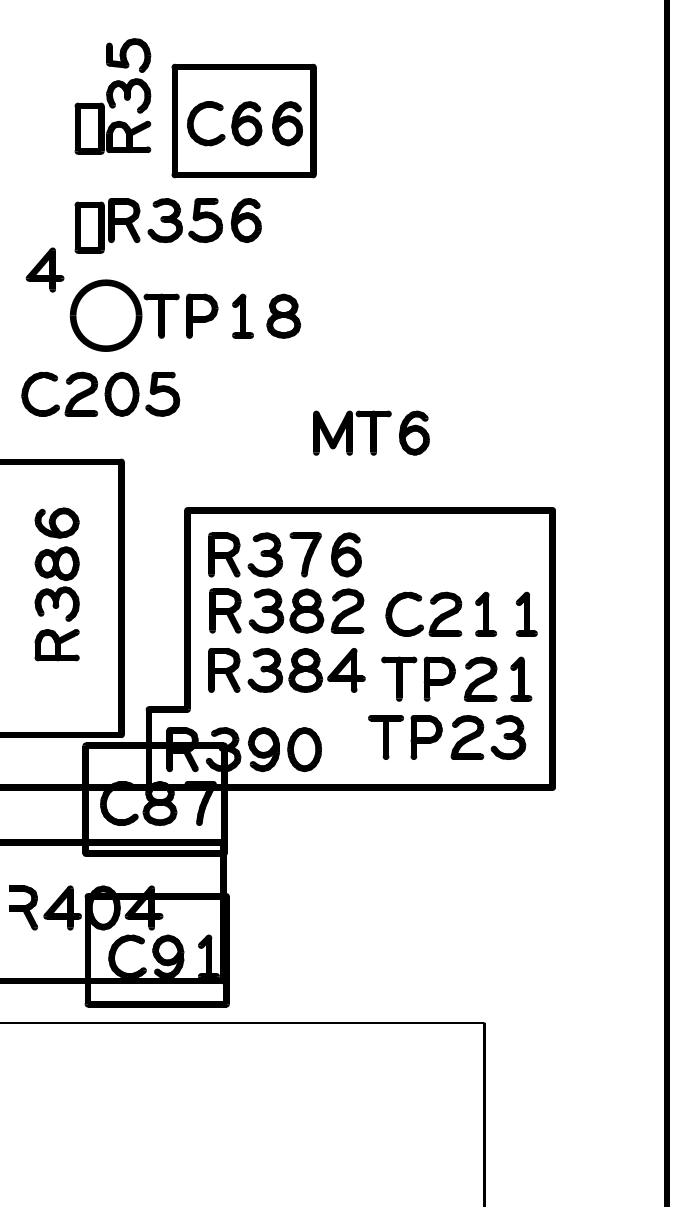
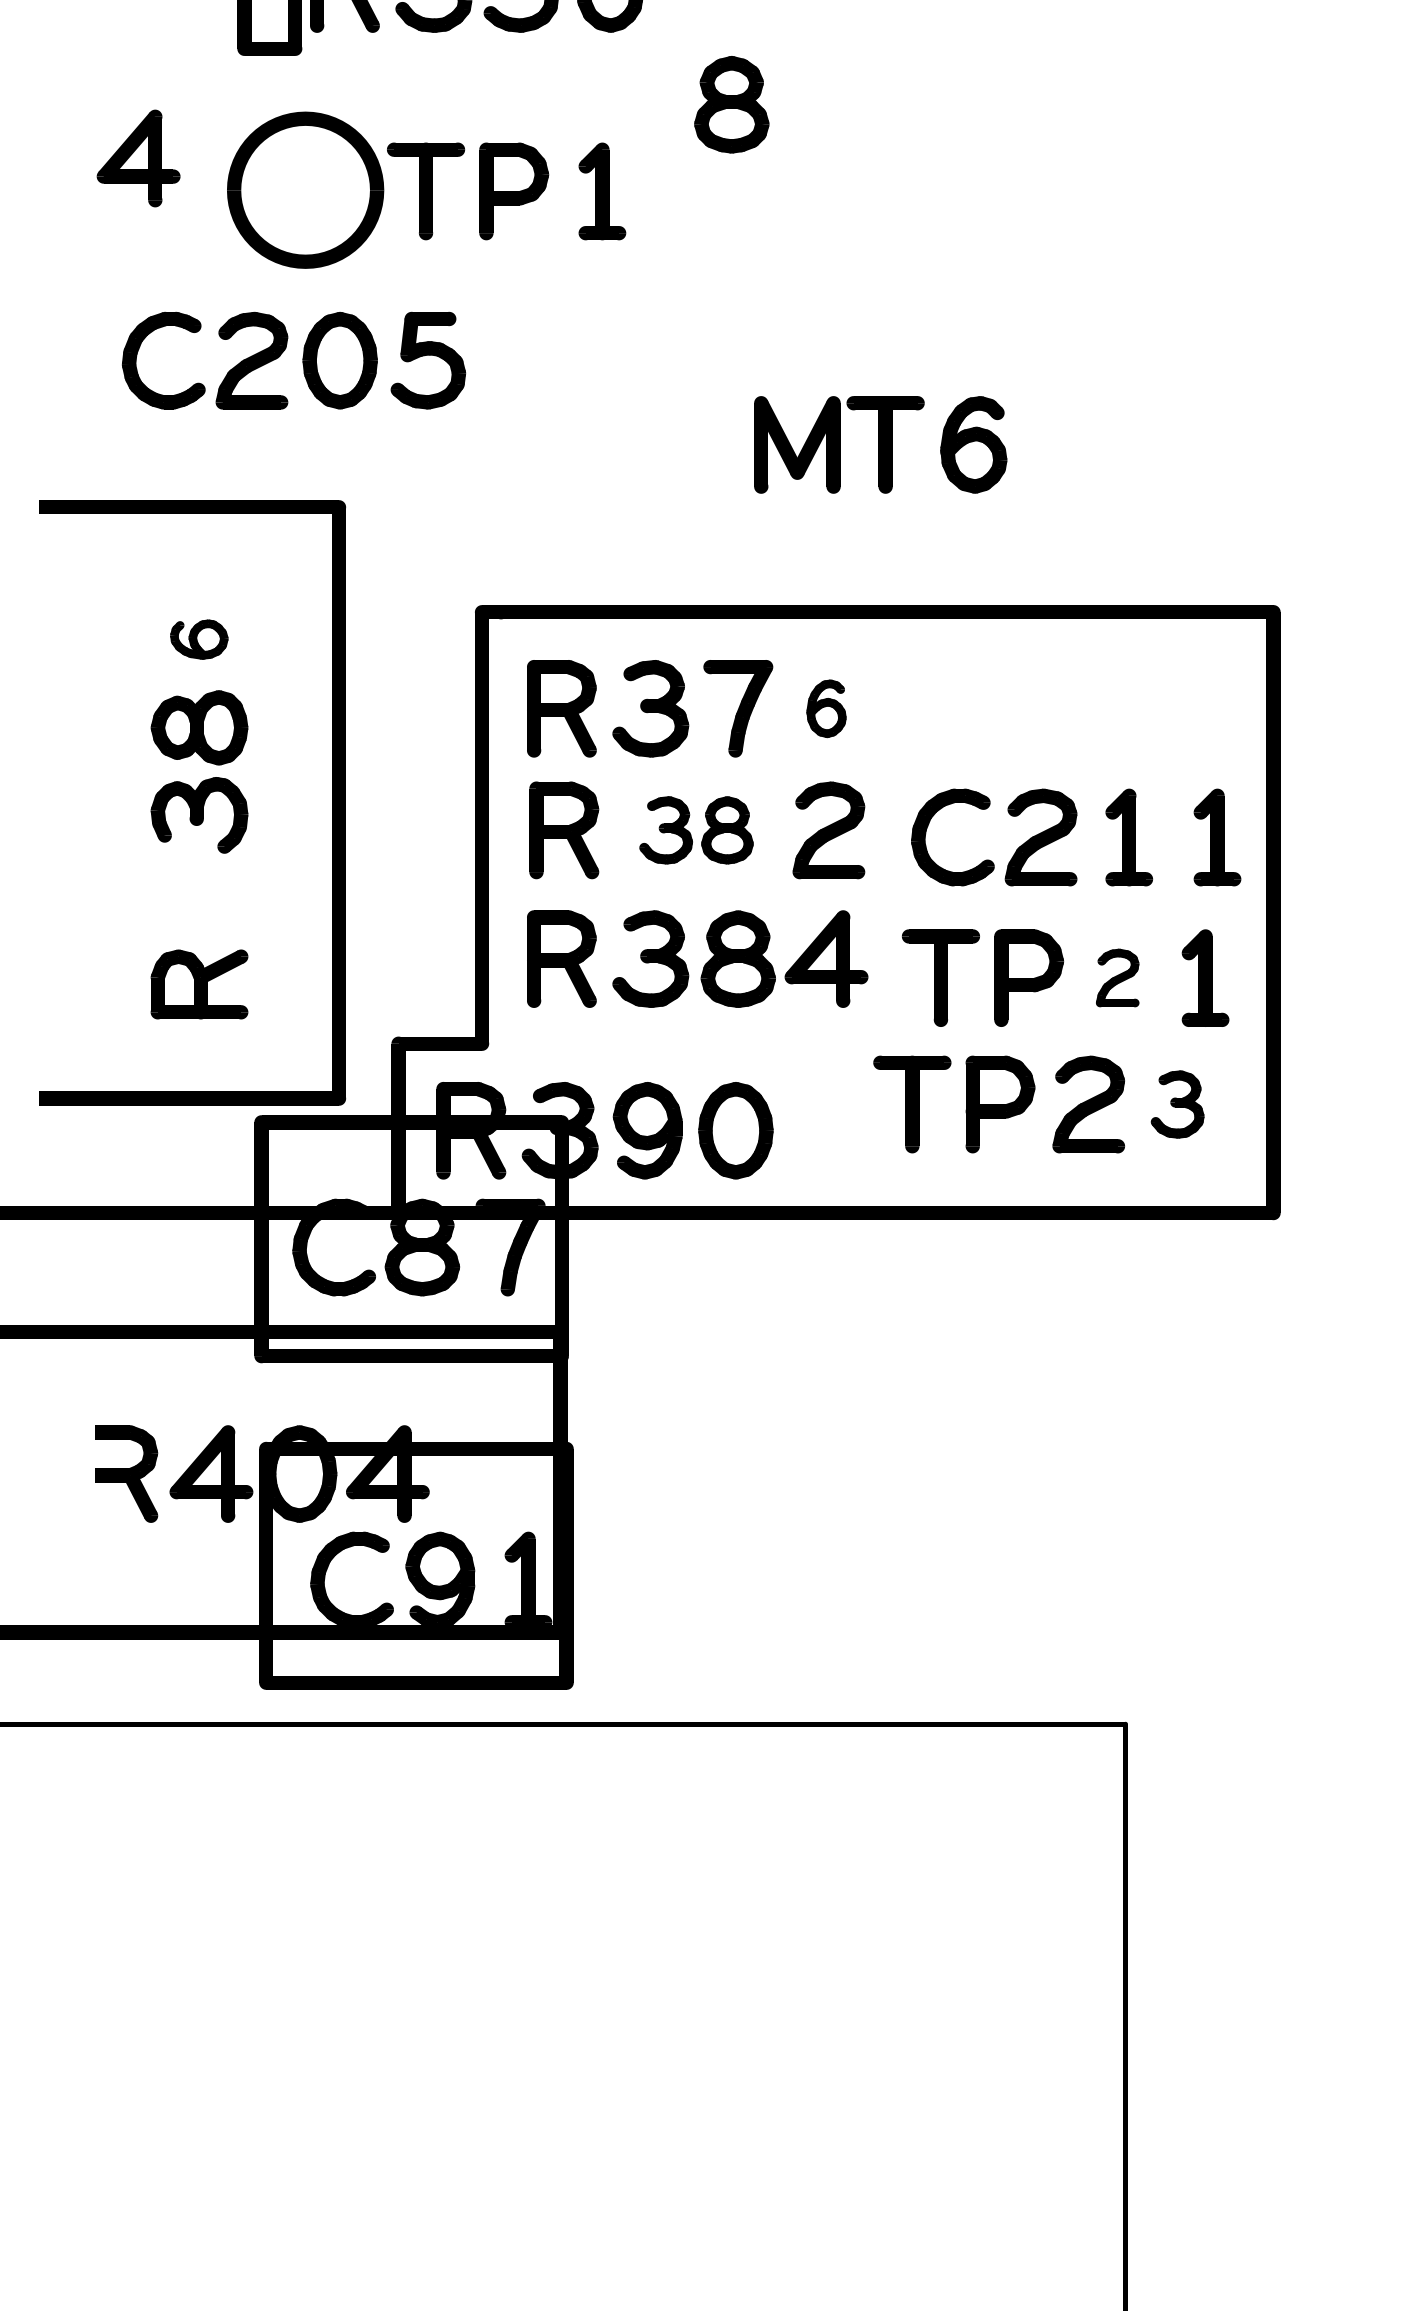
part: (44, 269) -> (137, 157), moved
part: (283, 315) -> (731, 103), moved
part: (56, 522) -> (198, 638), size x0.6
part: (346, 554) -> (826, 707), size x0.6
part: (286, 610) -> (696, 829), size x0.7
part: (56, 645) -> (198, 985), moved
part: (480, 678) -> (1117, 976), size x0.6
part: (508, 737) -> (1177, 1104), size x0.7

